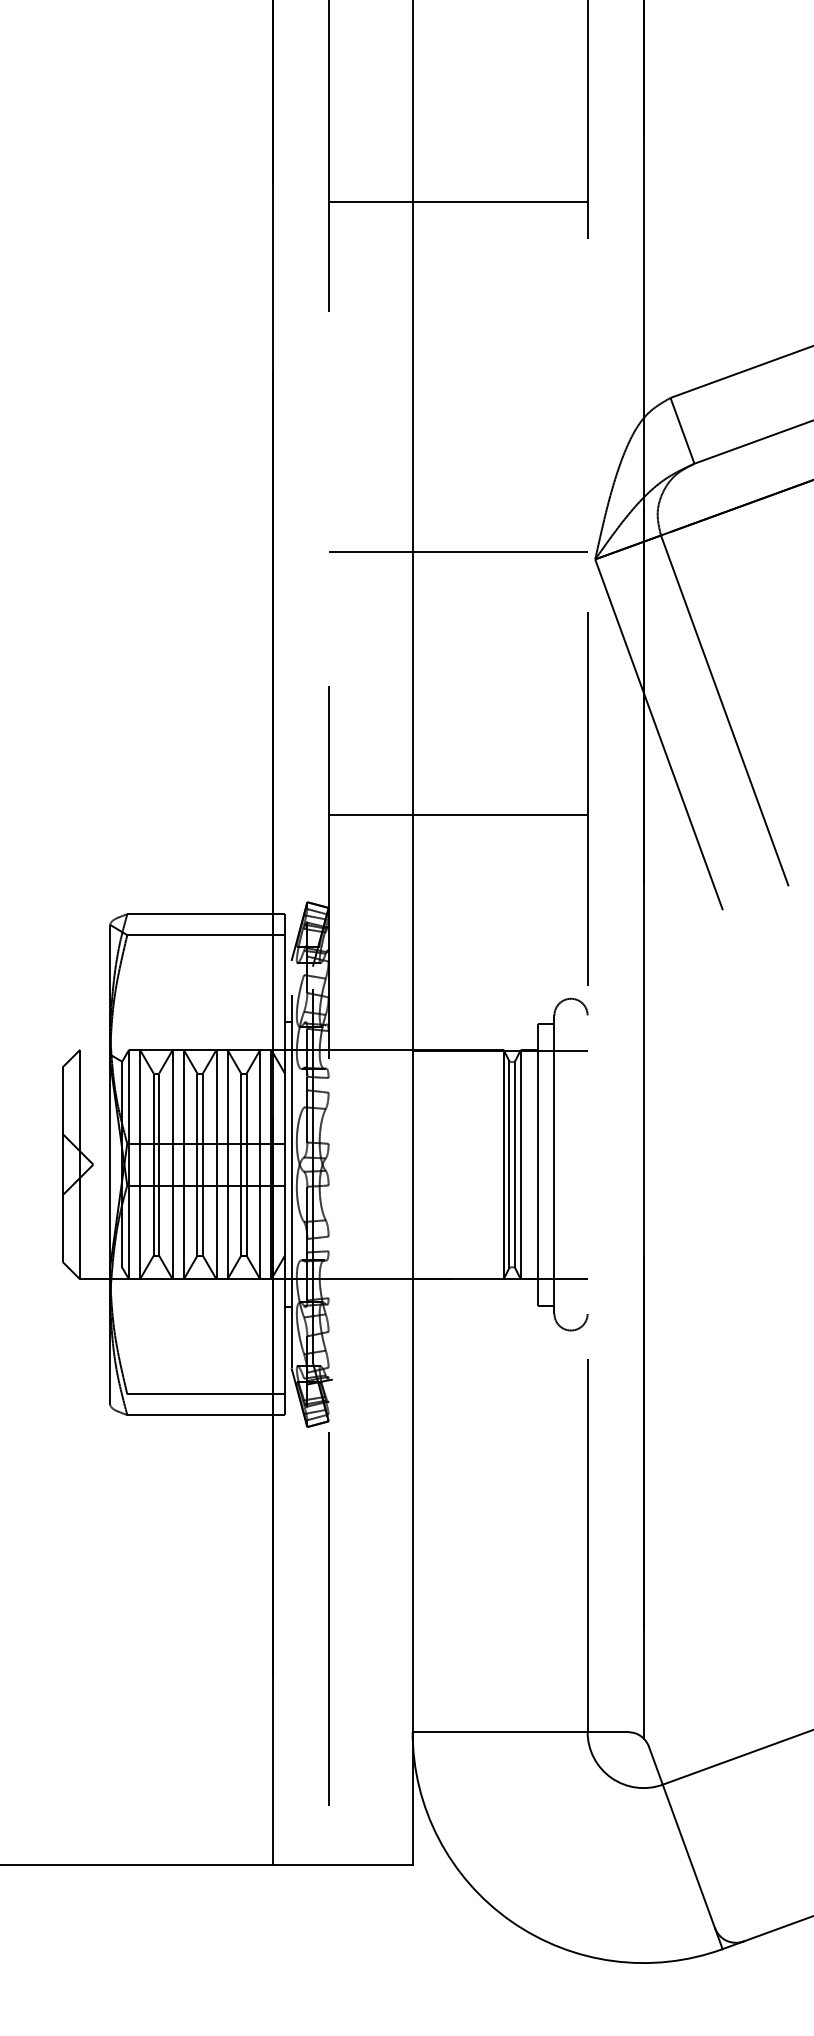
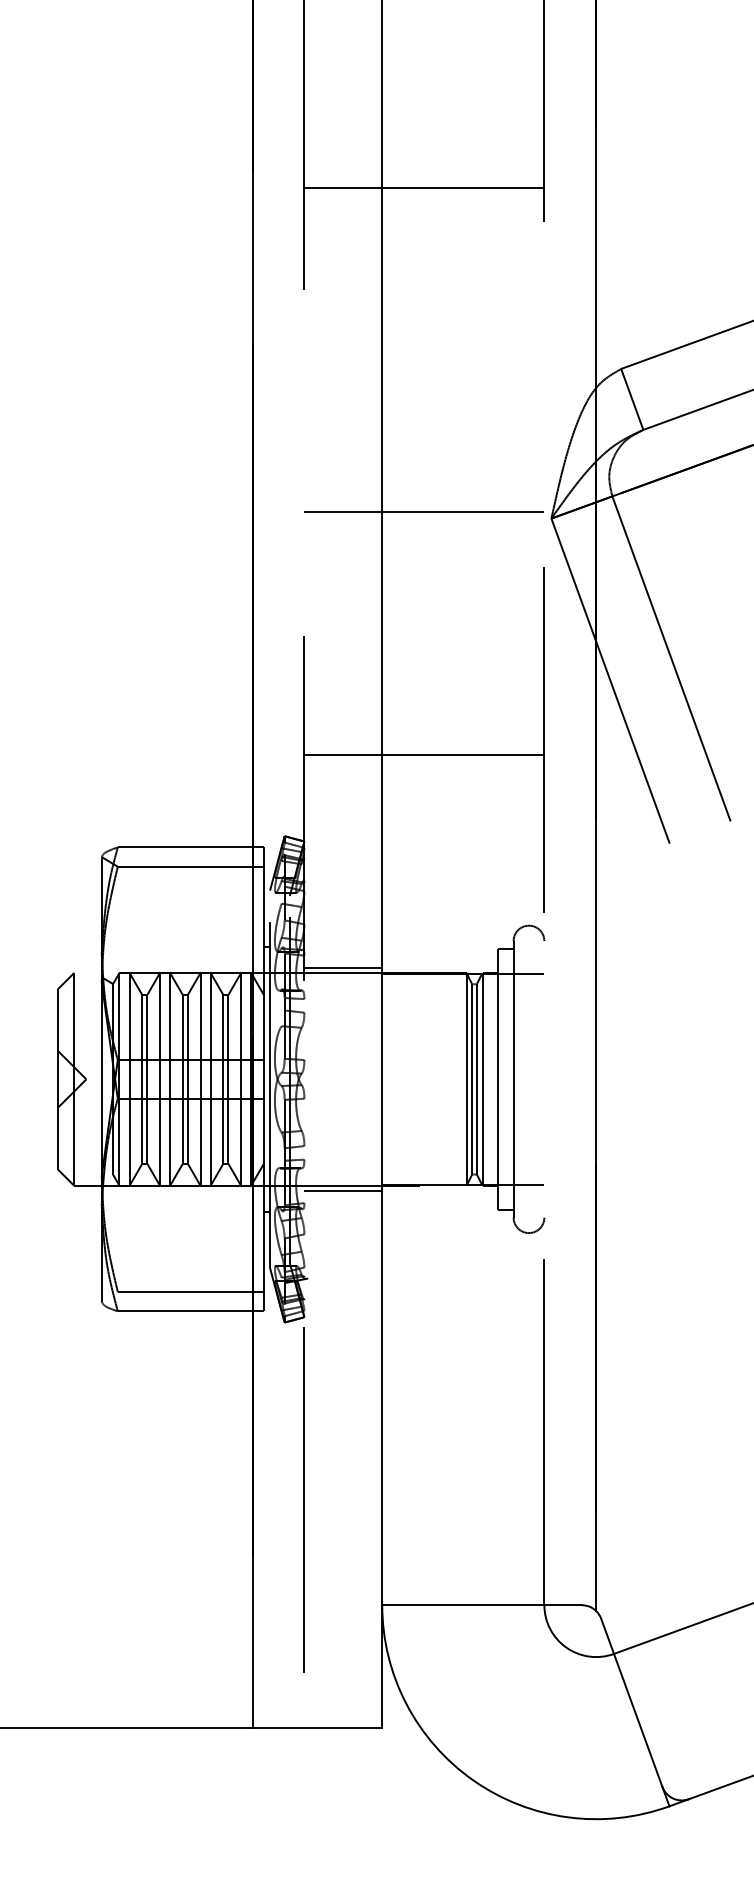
line: (370, 1044) -> (343, 968), added
line: (370, 1285) -> (343, 1191), added

